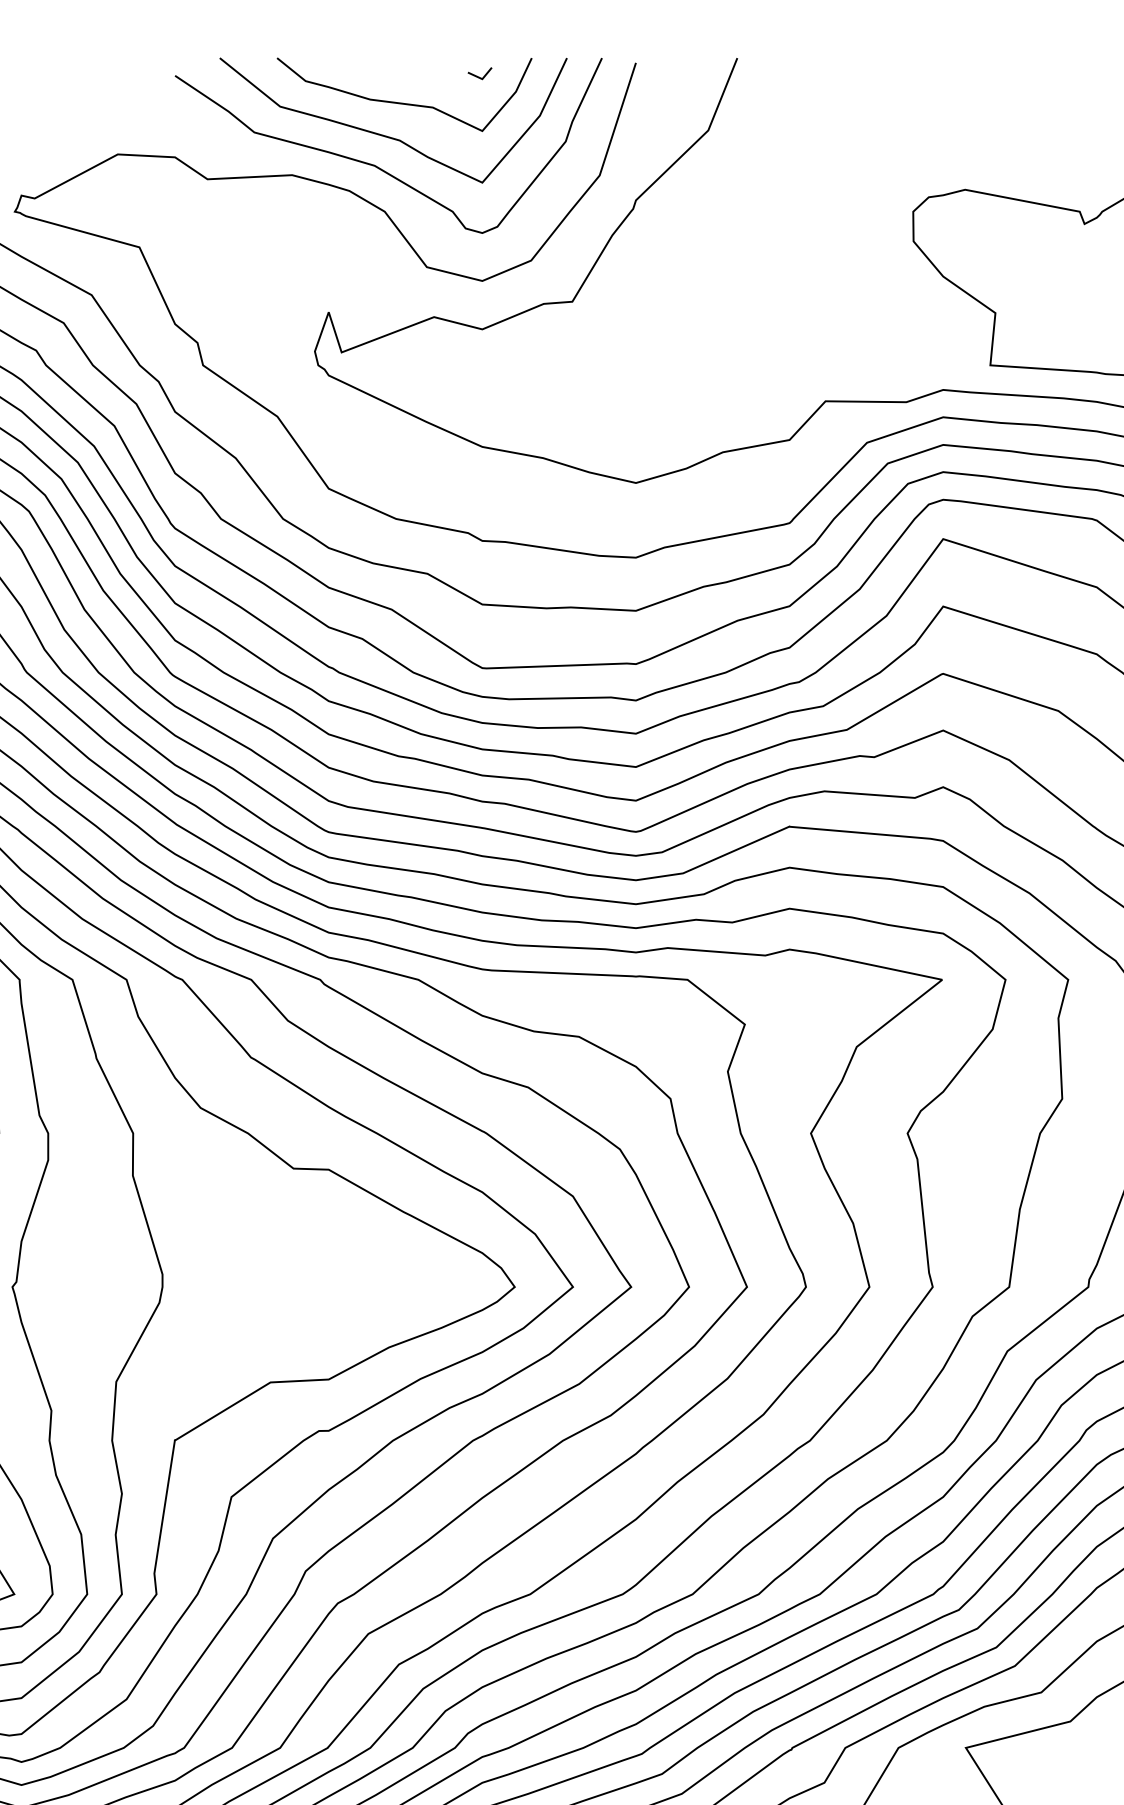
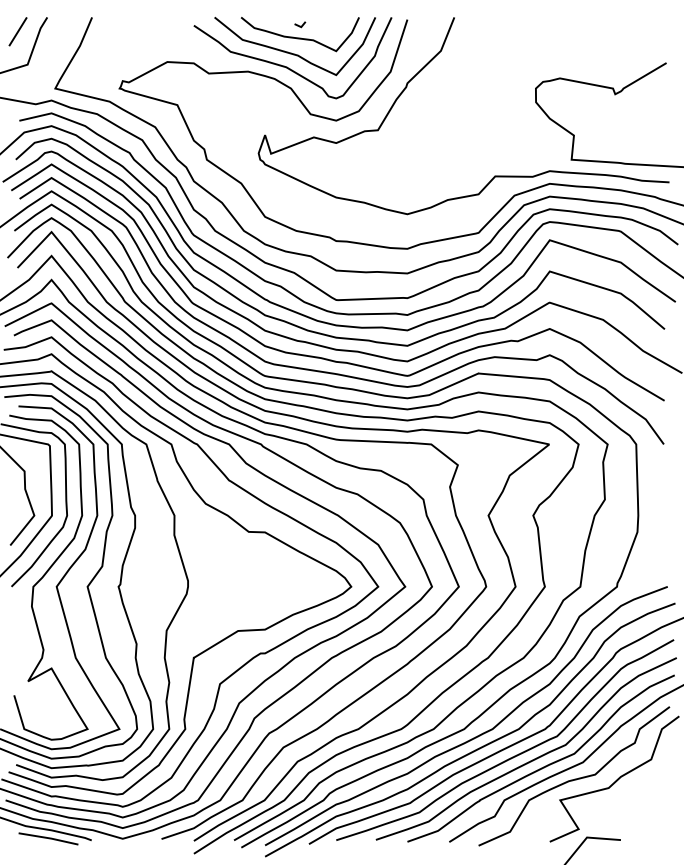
line: (480, 75) -> (300, 25), moved

